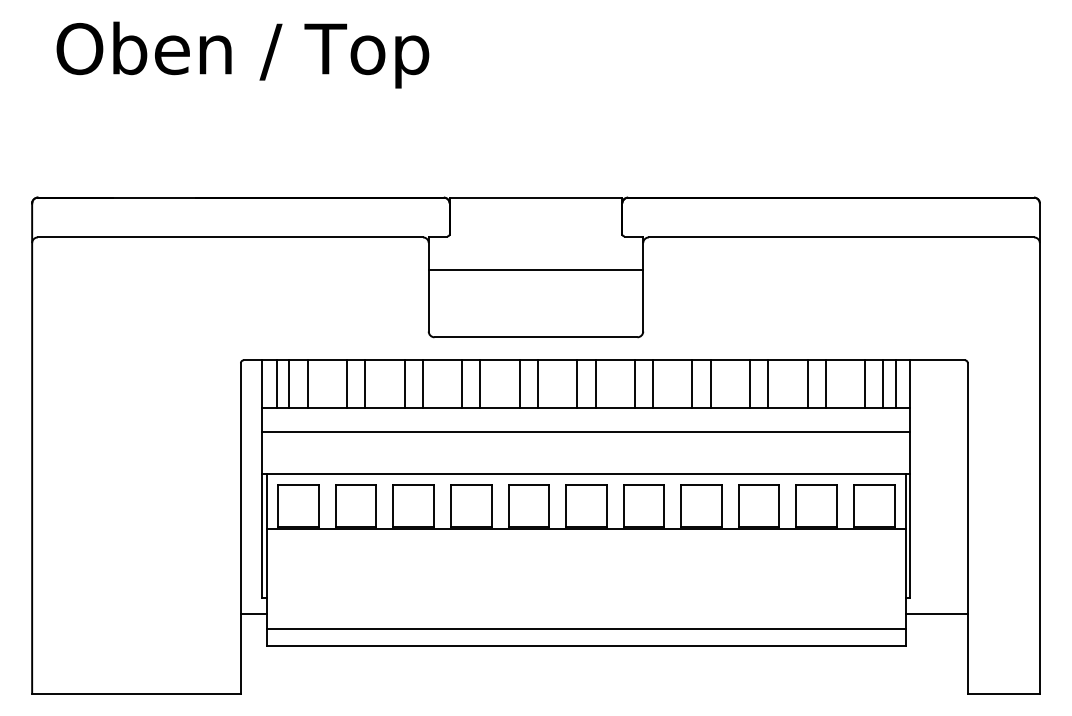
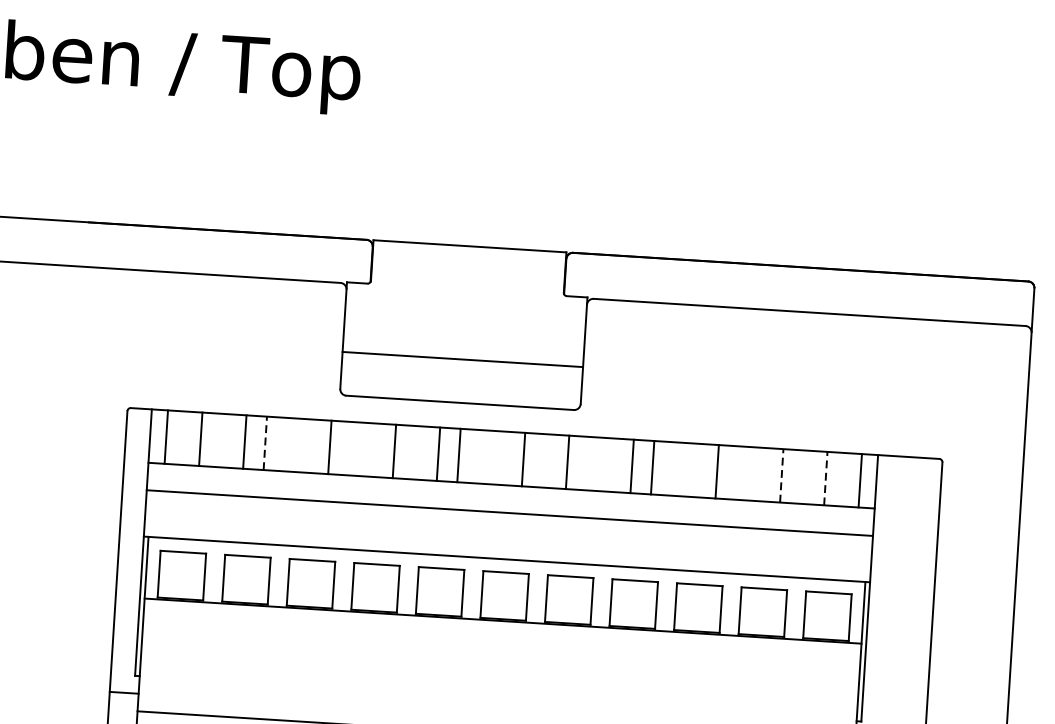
line: (535, 269) -> (462, 359), moved
line: (289, 383) -> (180, 437), removed
line: (404, 383) -> (309, 445), removed
line: (462, 383) -> (374, 449), removed
line: (577, 383) -> (503, 457), removed
line: (653, 383) -> (588, 462), removed
line: (749, 383) -> (696, 469), removed
line: (807, 383) -> (761, 473), removed
line: (883, 383) -> (846, 479), removed
line: (365, 384) -> (265, 443), solid -> dashed
line: (825, 384) -> (781, 476), solid -> dashed
line: (865, 384) -> (826, 479), solid -> dashed

